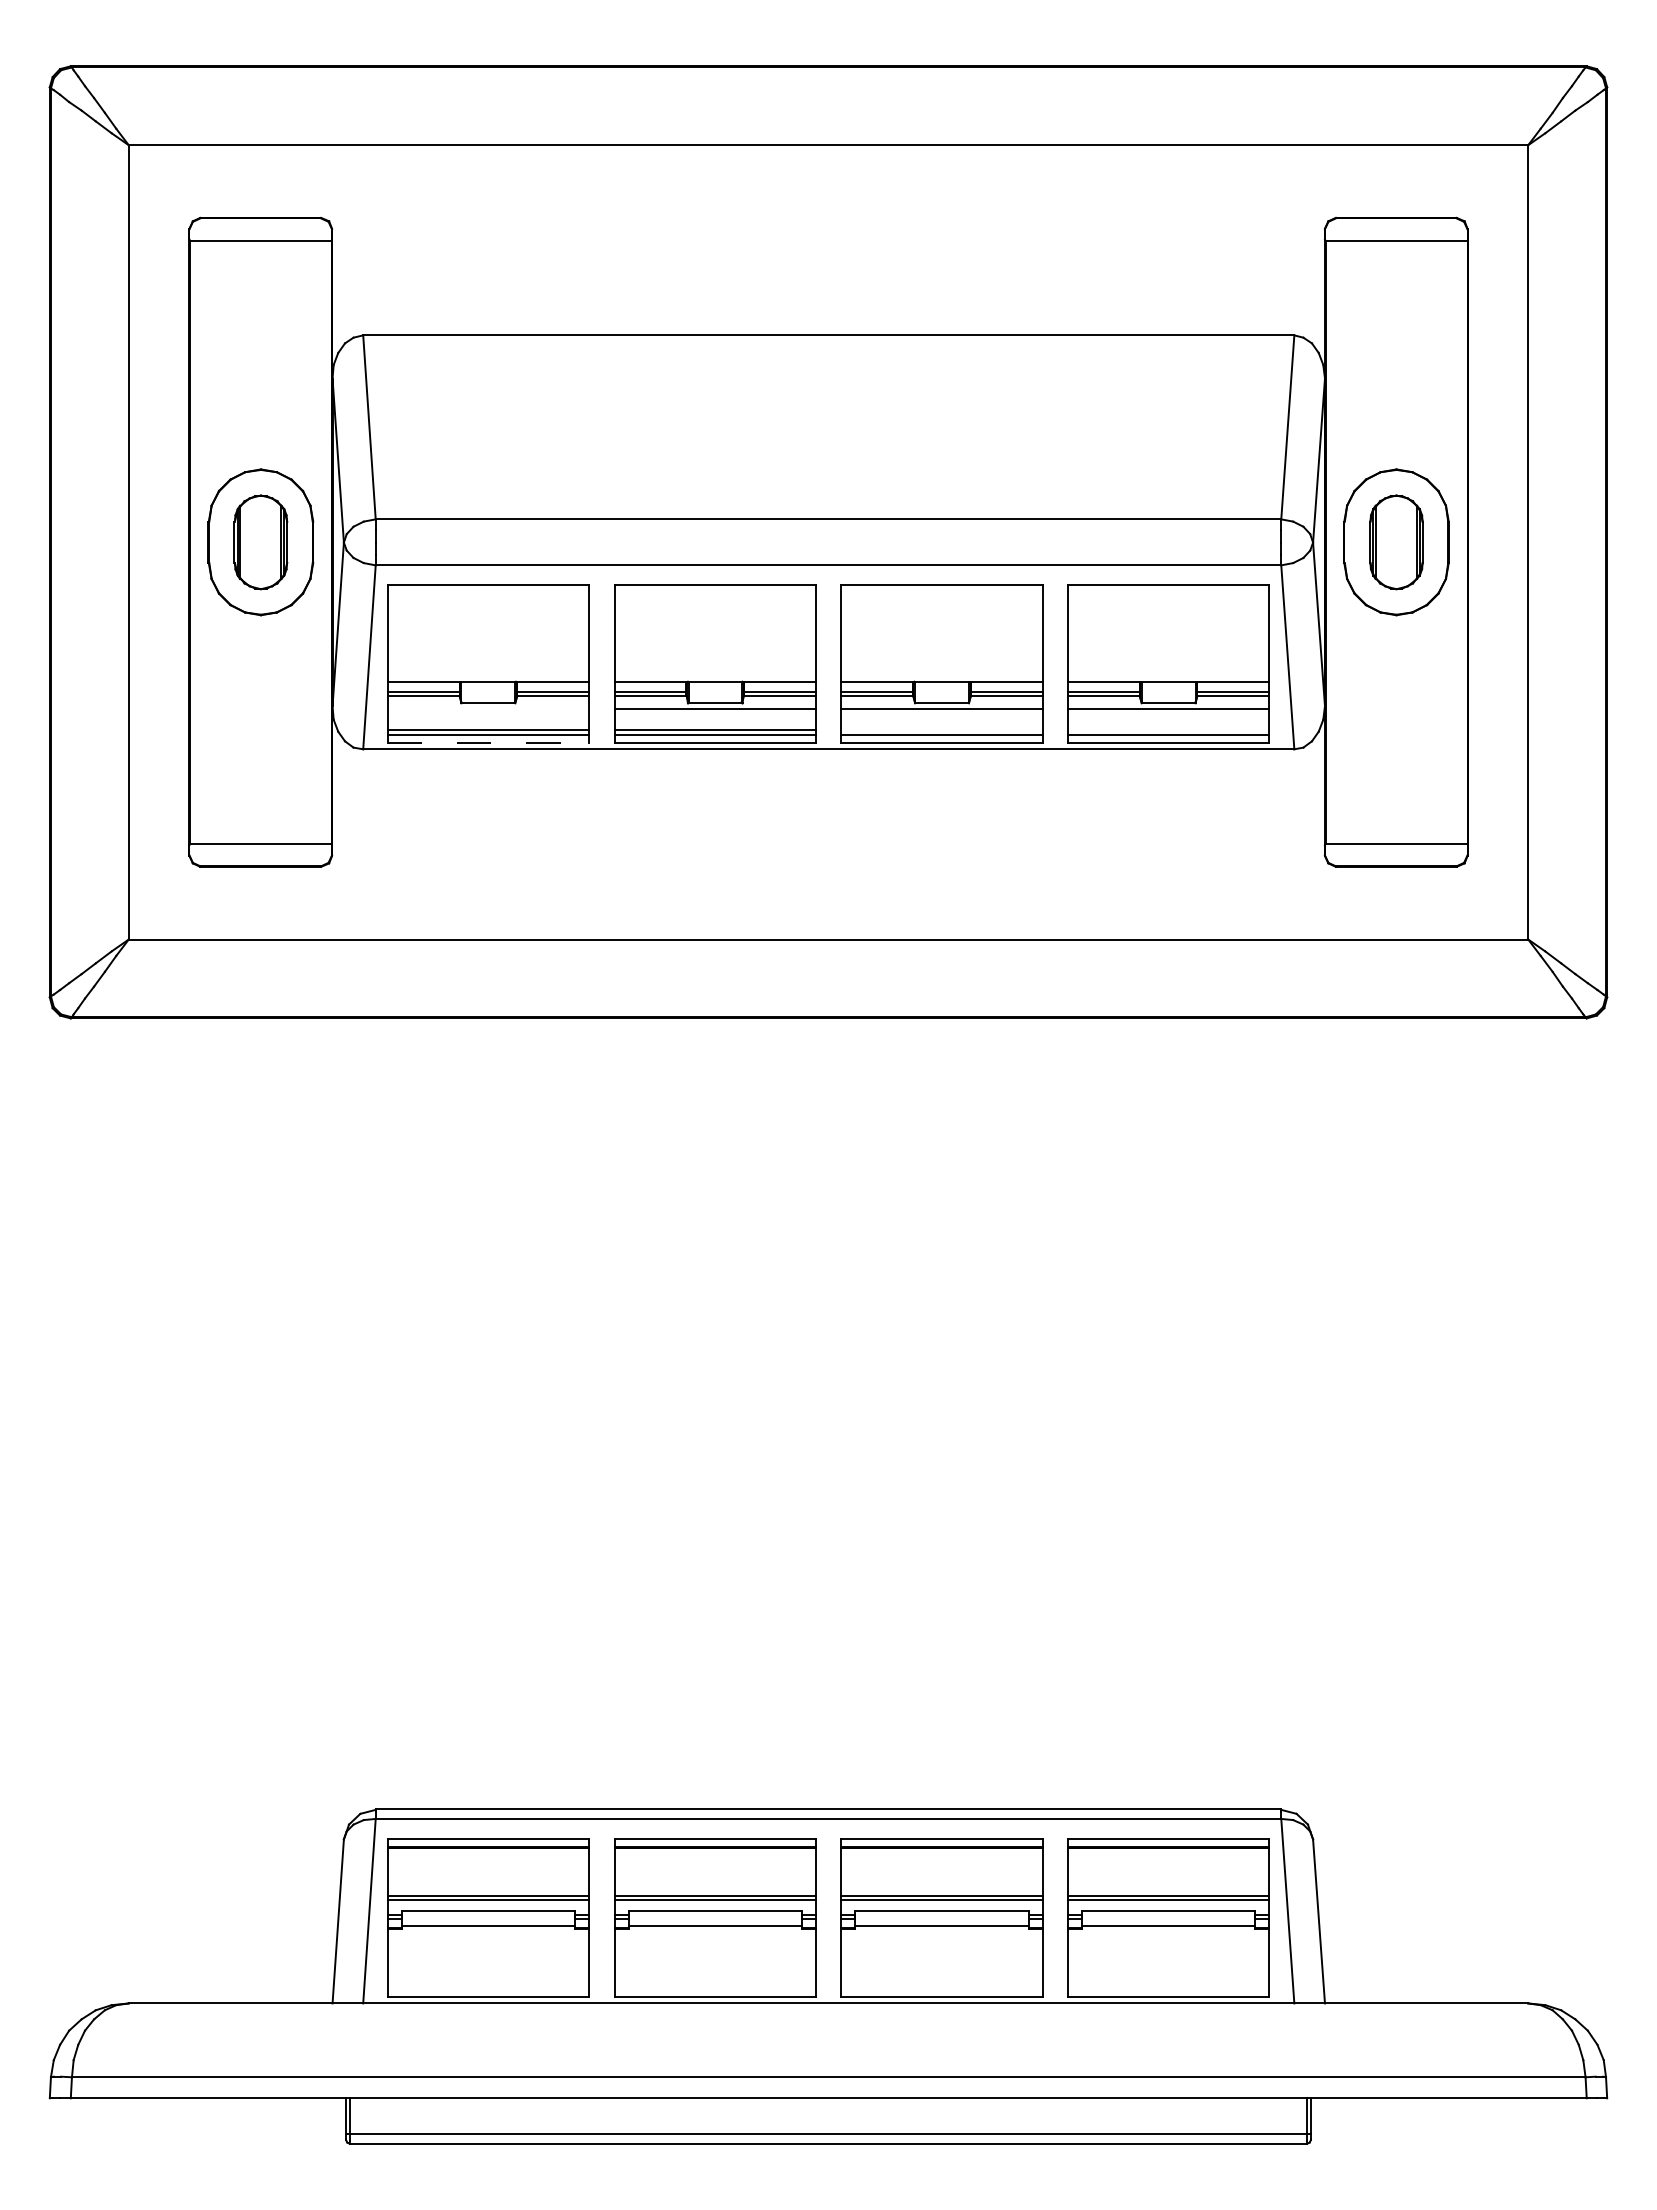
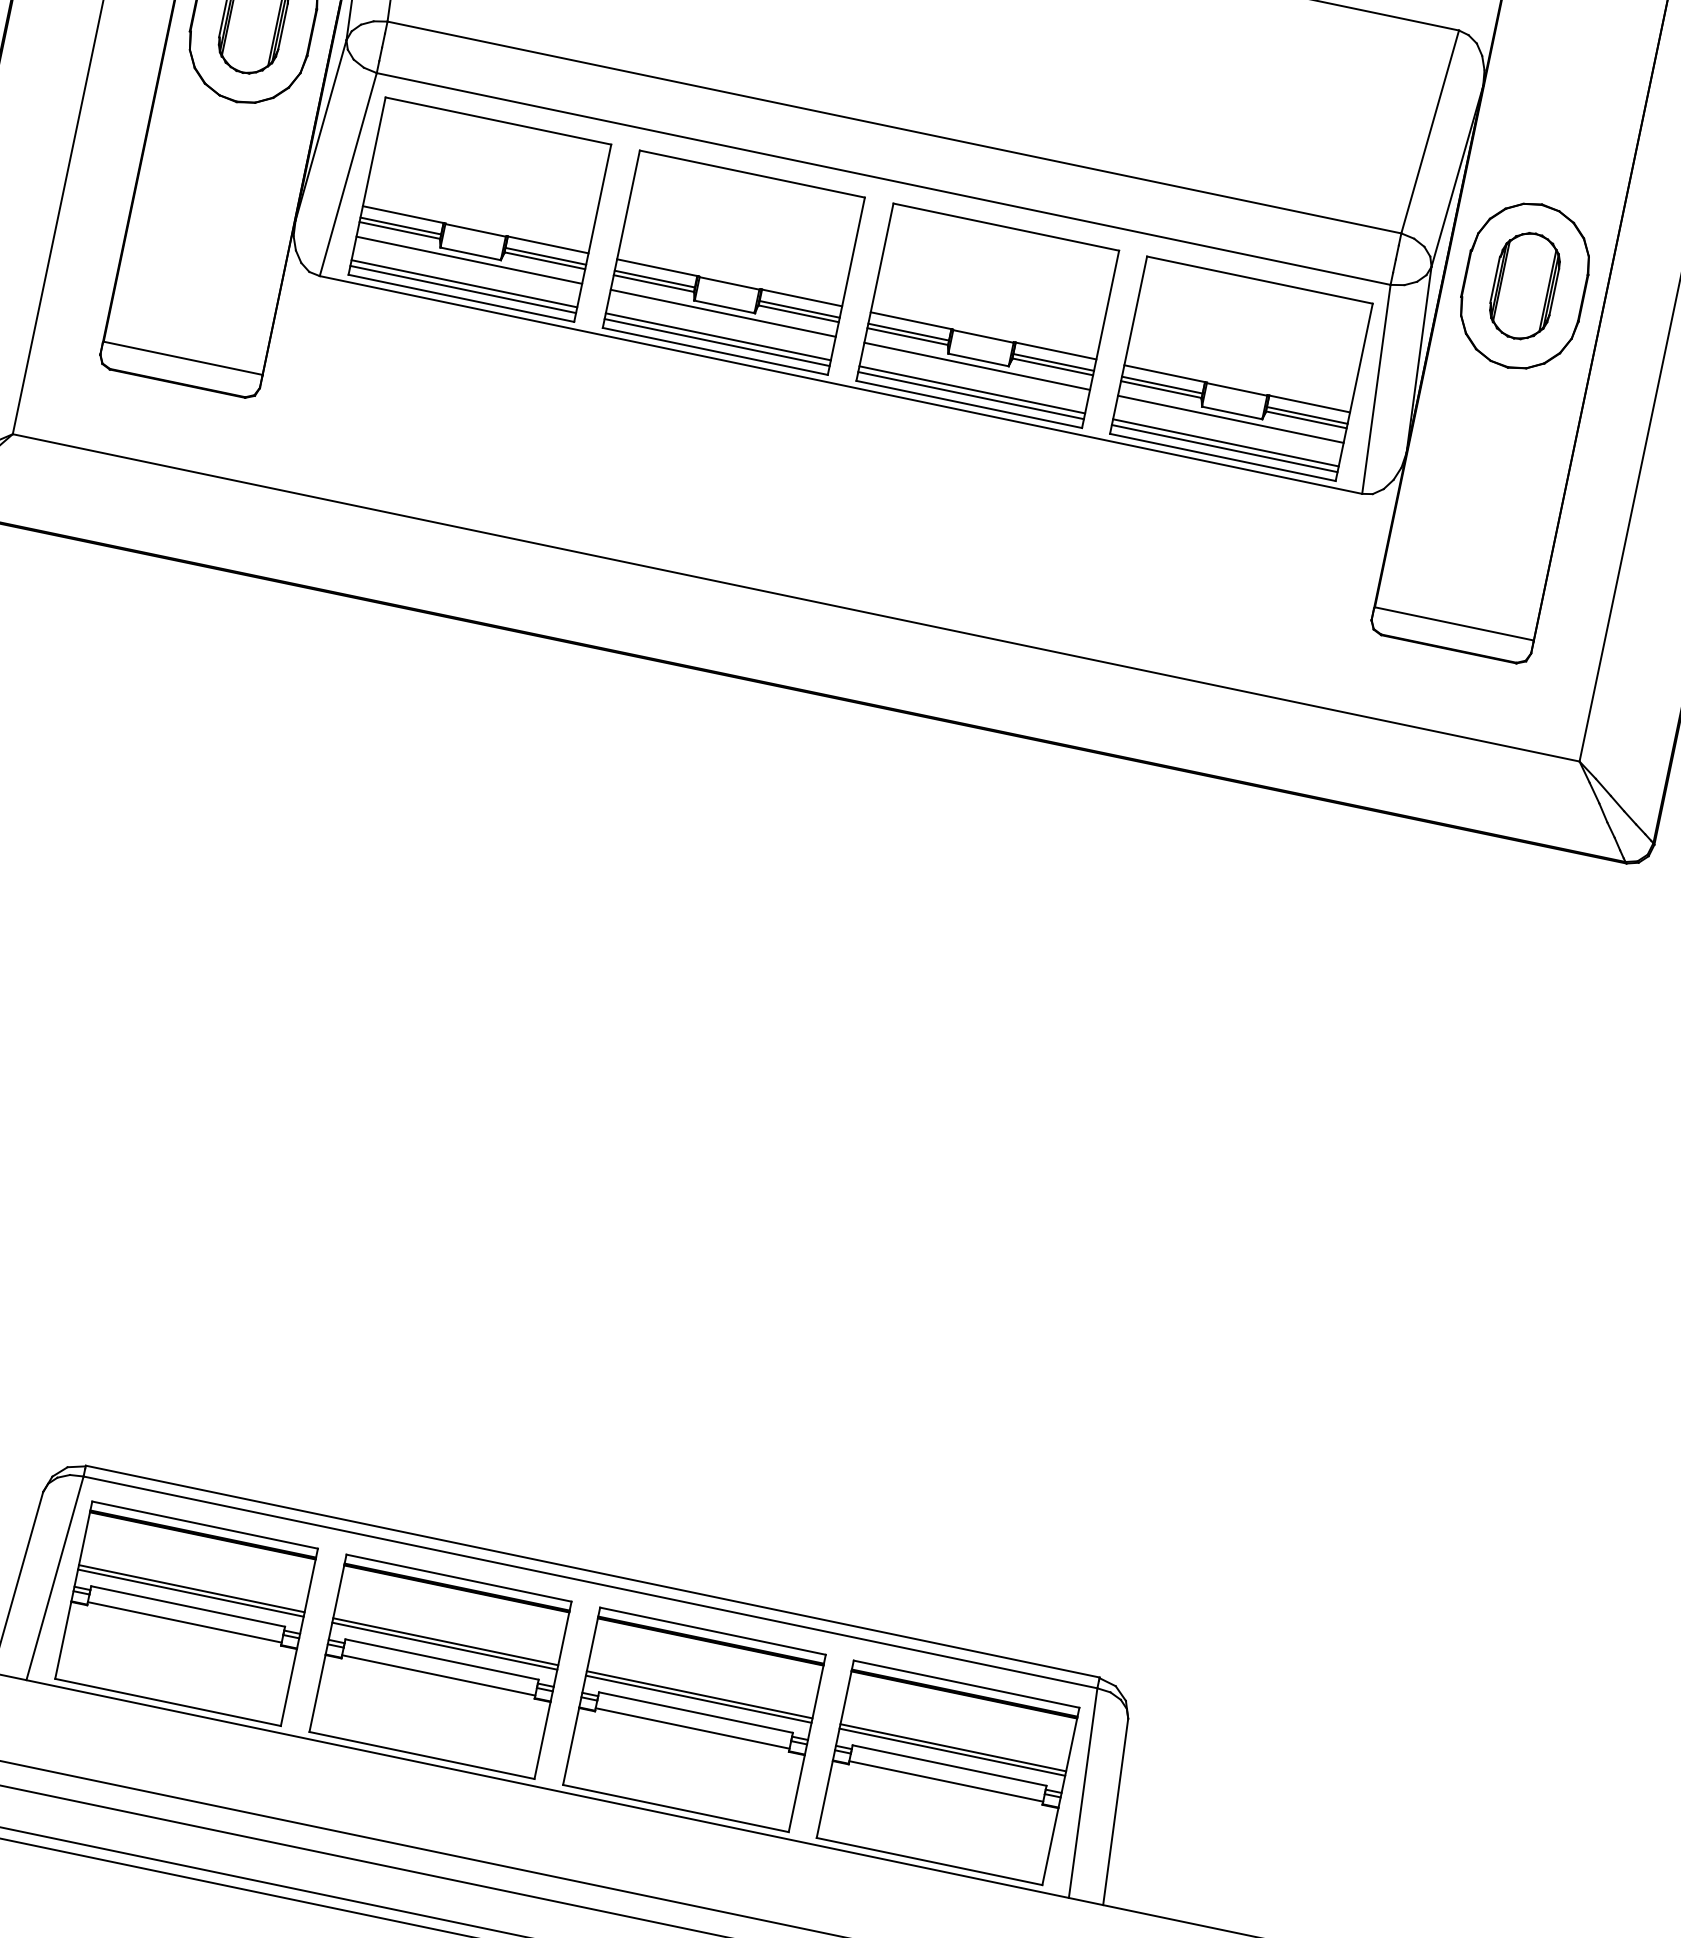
line: (488, 708) -> (469, 259), added
line: (941, 730) -> (971, 390), added
line: (1168, 730) -> (1225, 443), added
line: (488, 743) -> (461, 298), dashed -> solid

